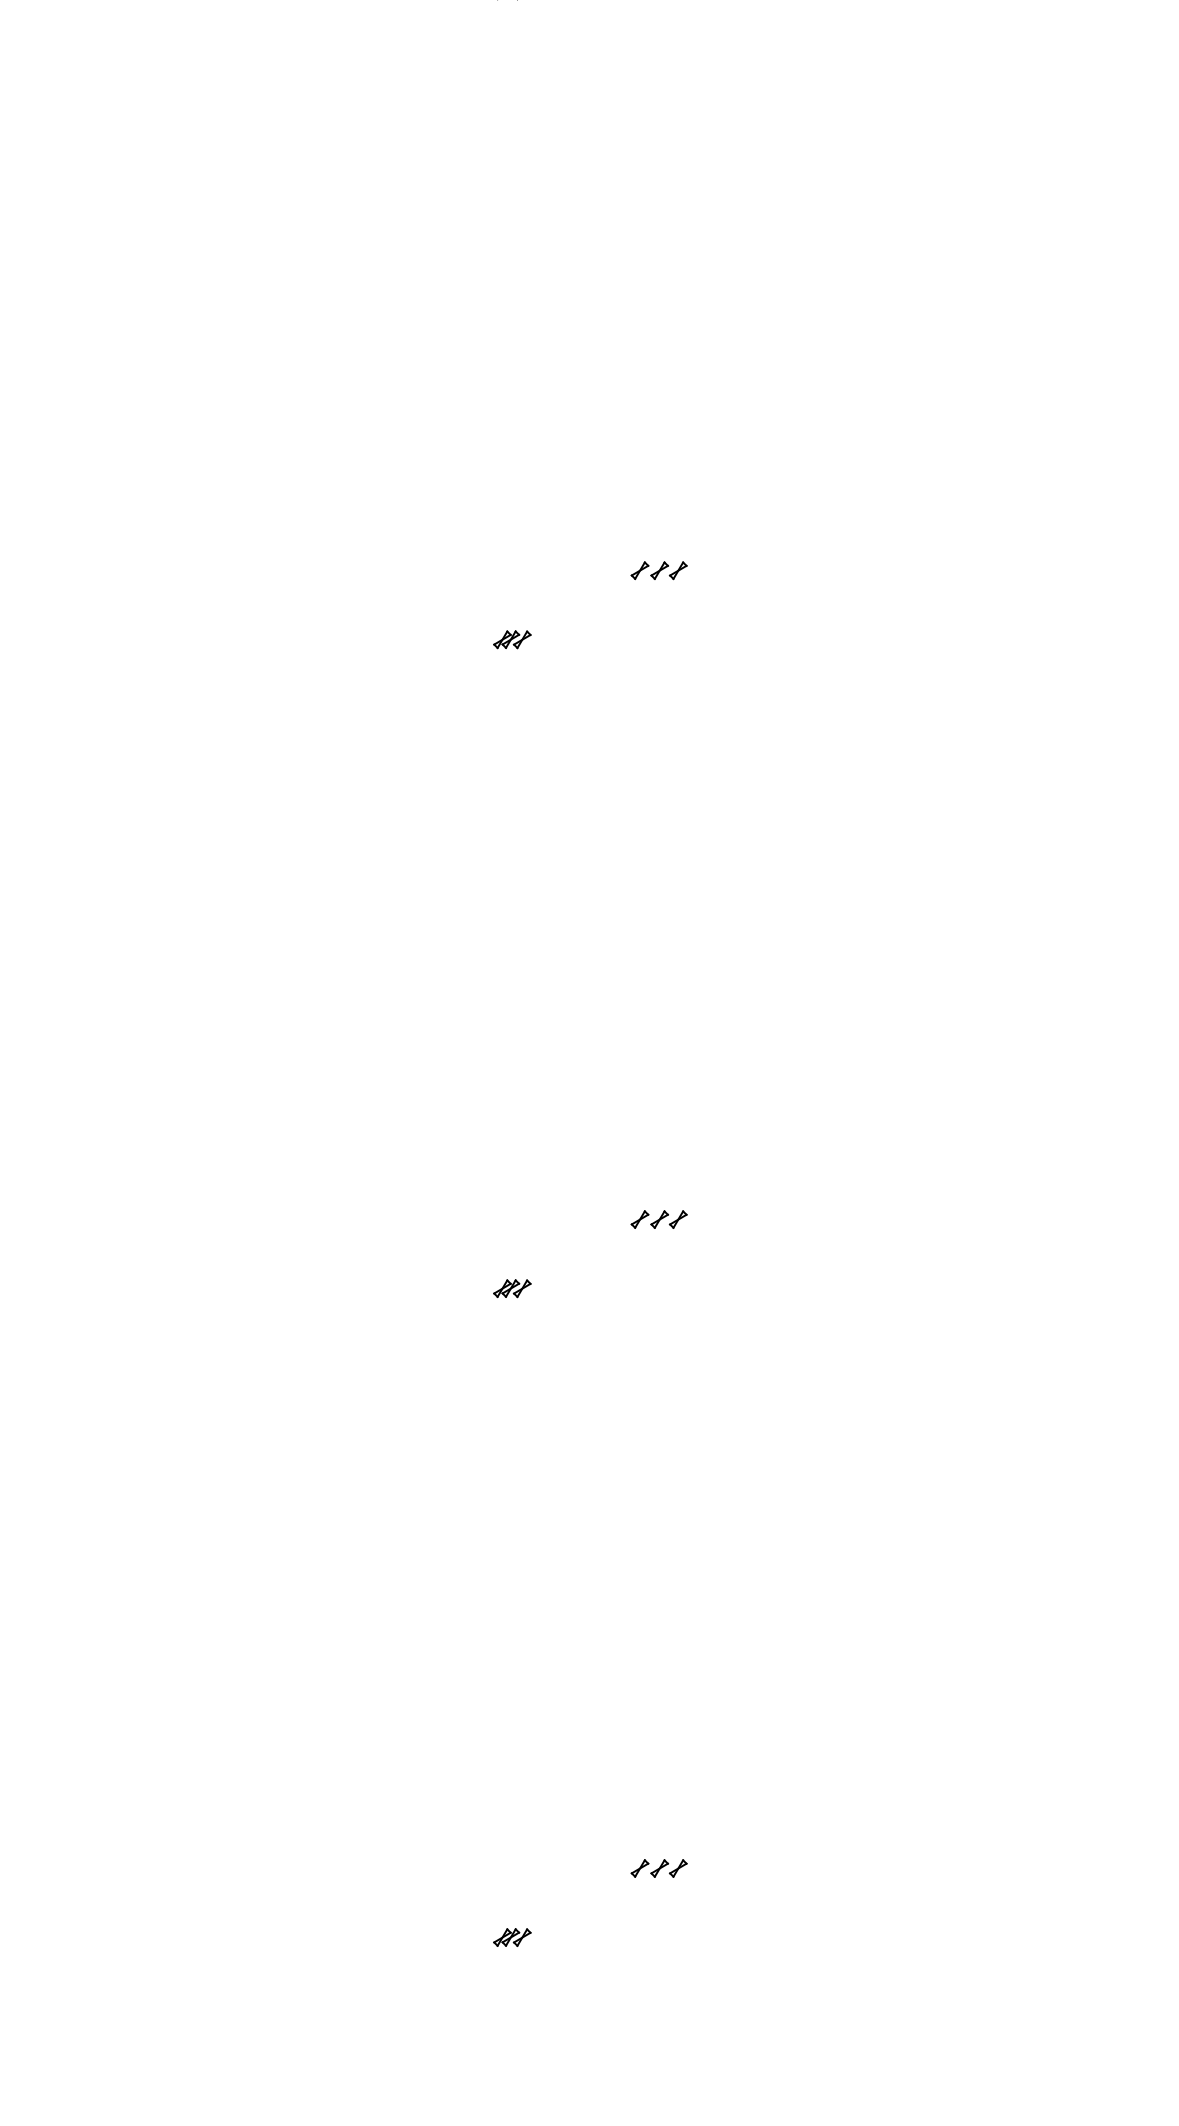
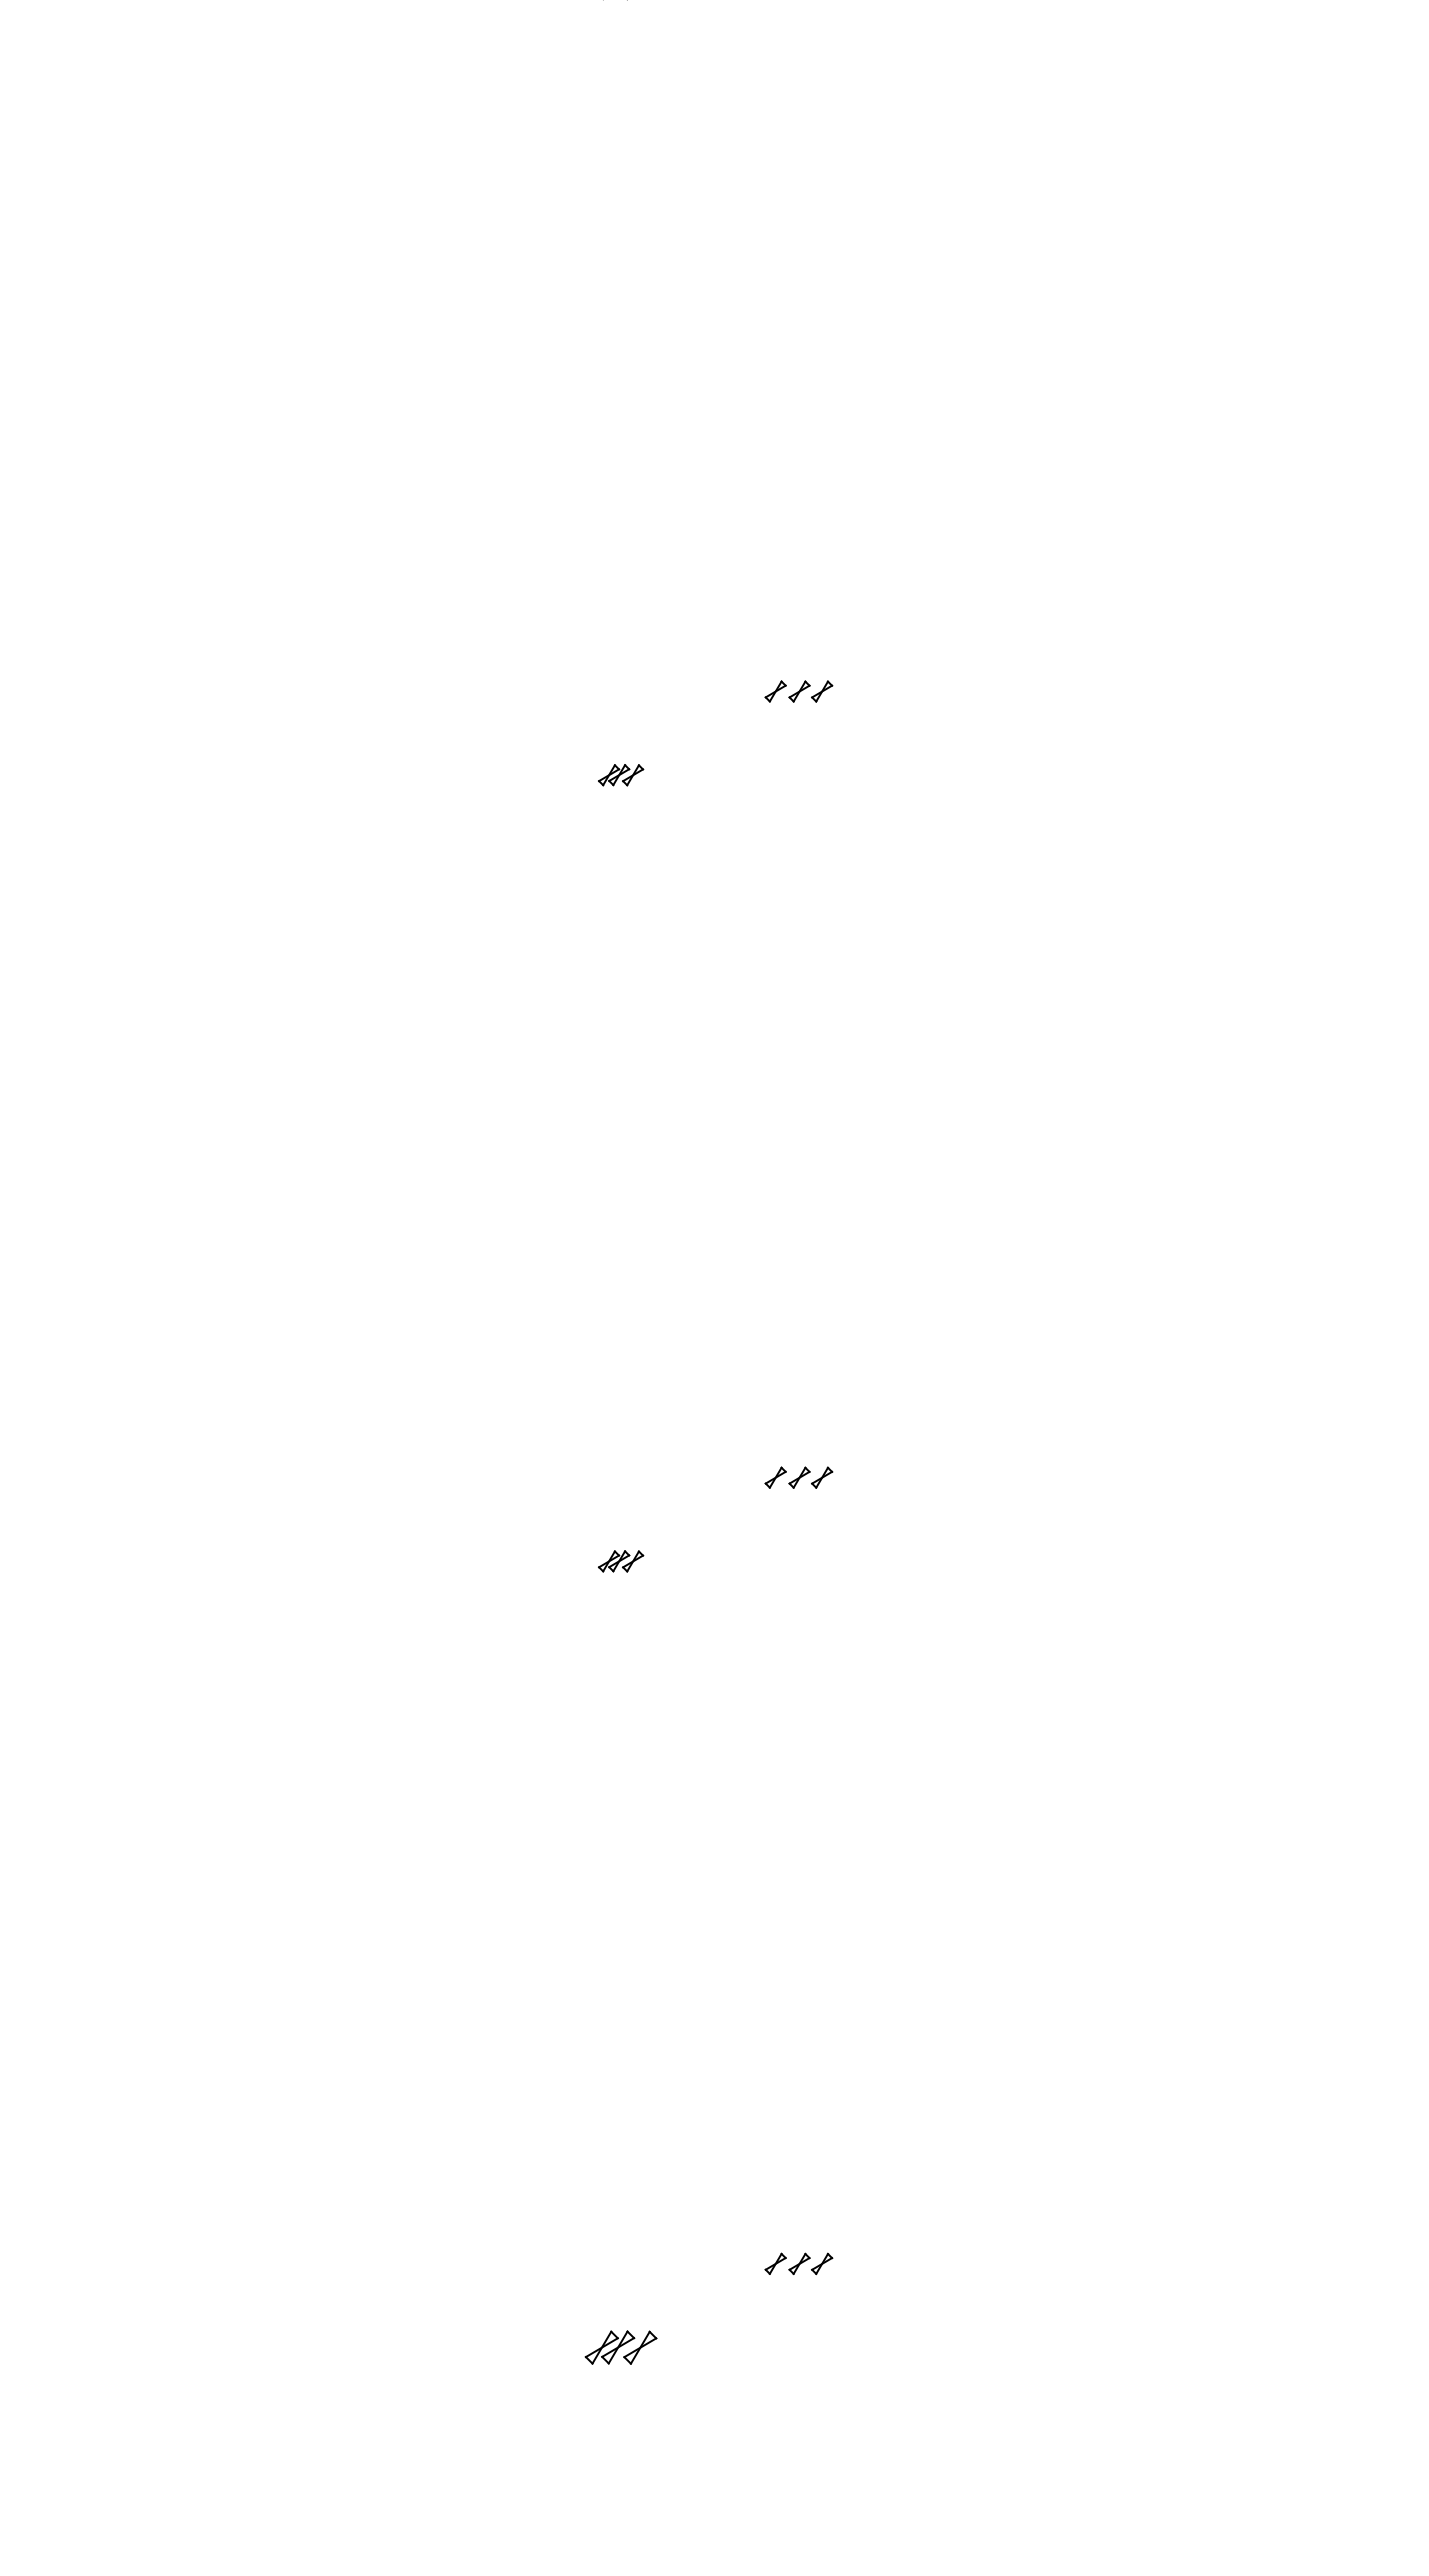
part: (511, 1937) -> (620, 2347), size x1.6

